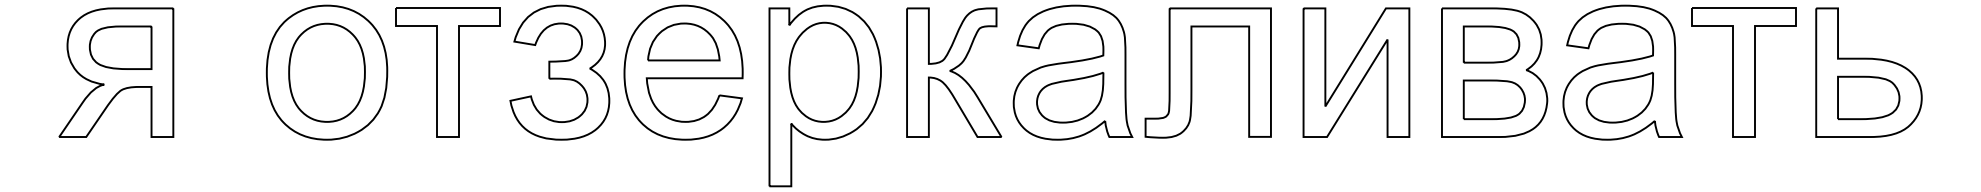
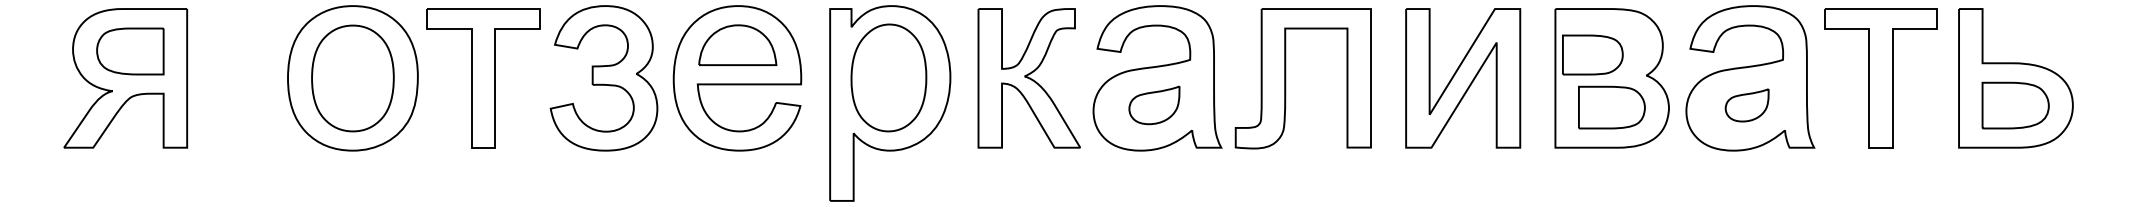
part: (1491, 44) -> (1592, 54), moved
part: (1070, 97) -> (1154, 105), size x0.7
part: (1619, 97) -> (1746, 105), size x0.6

